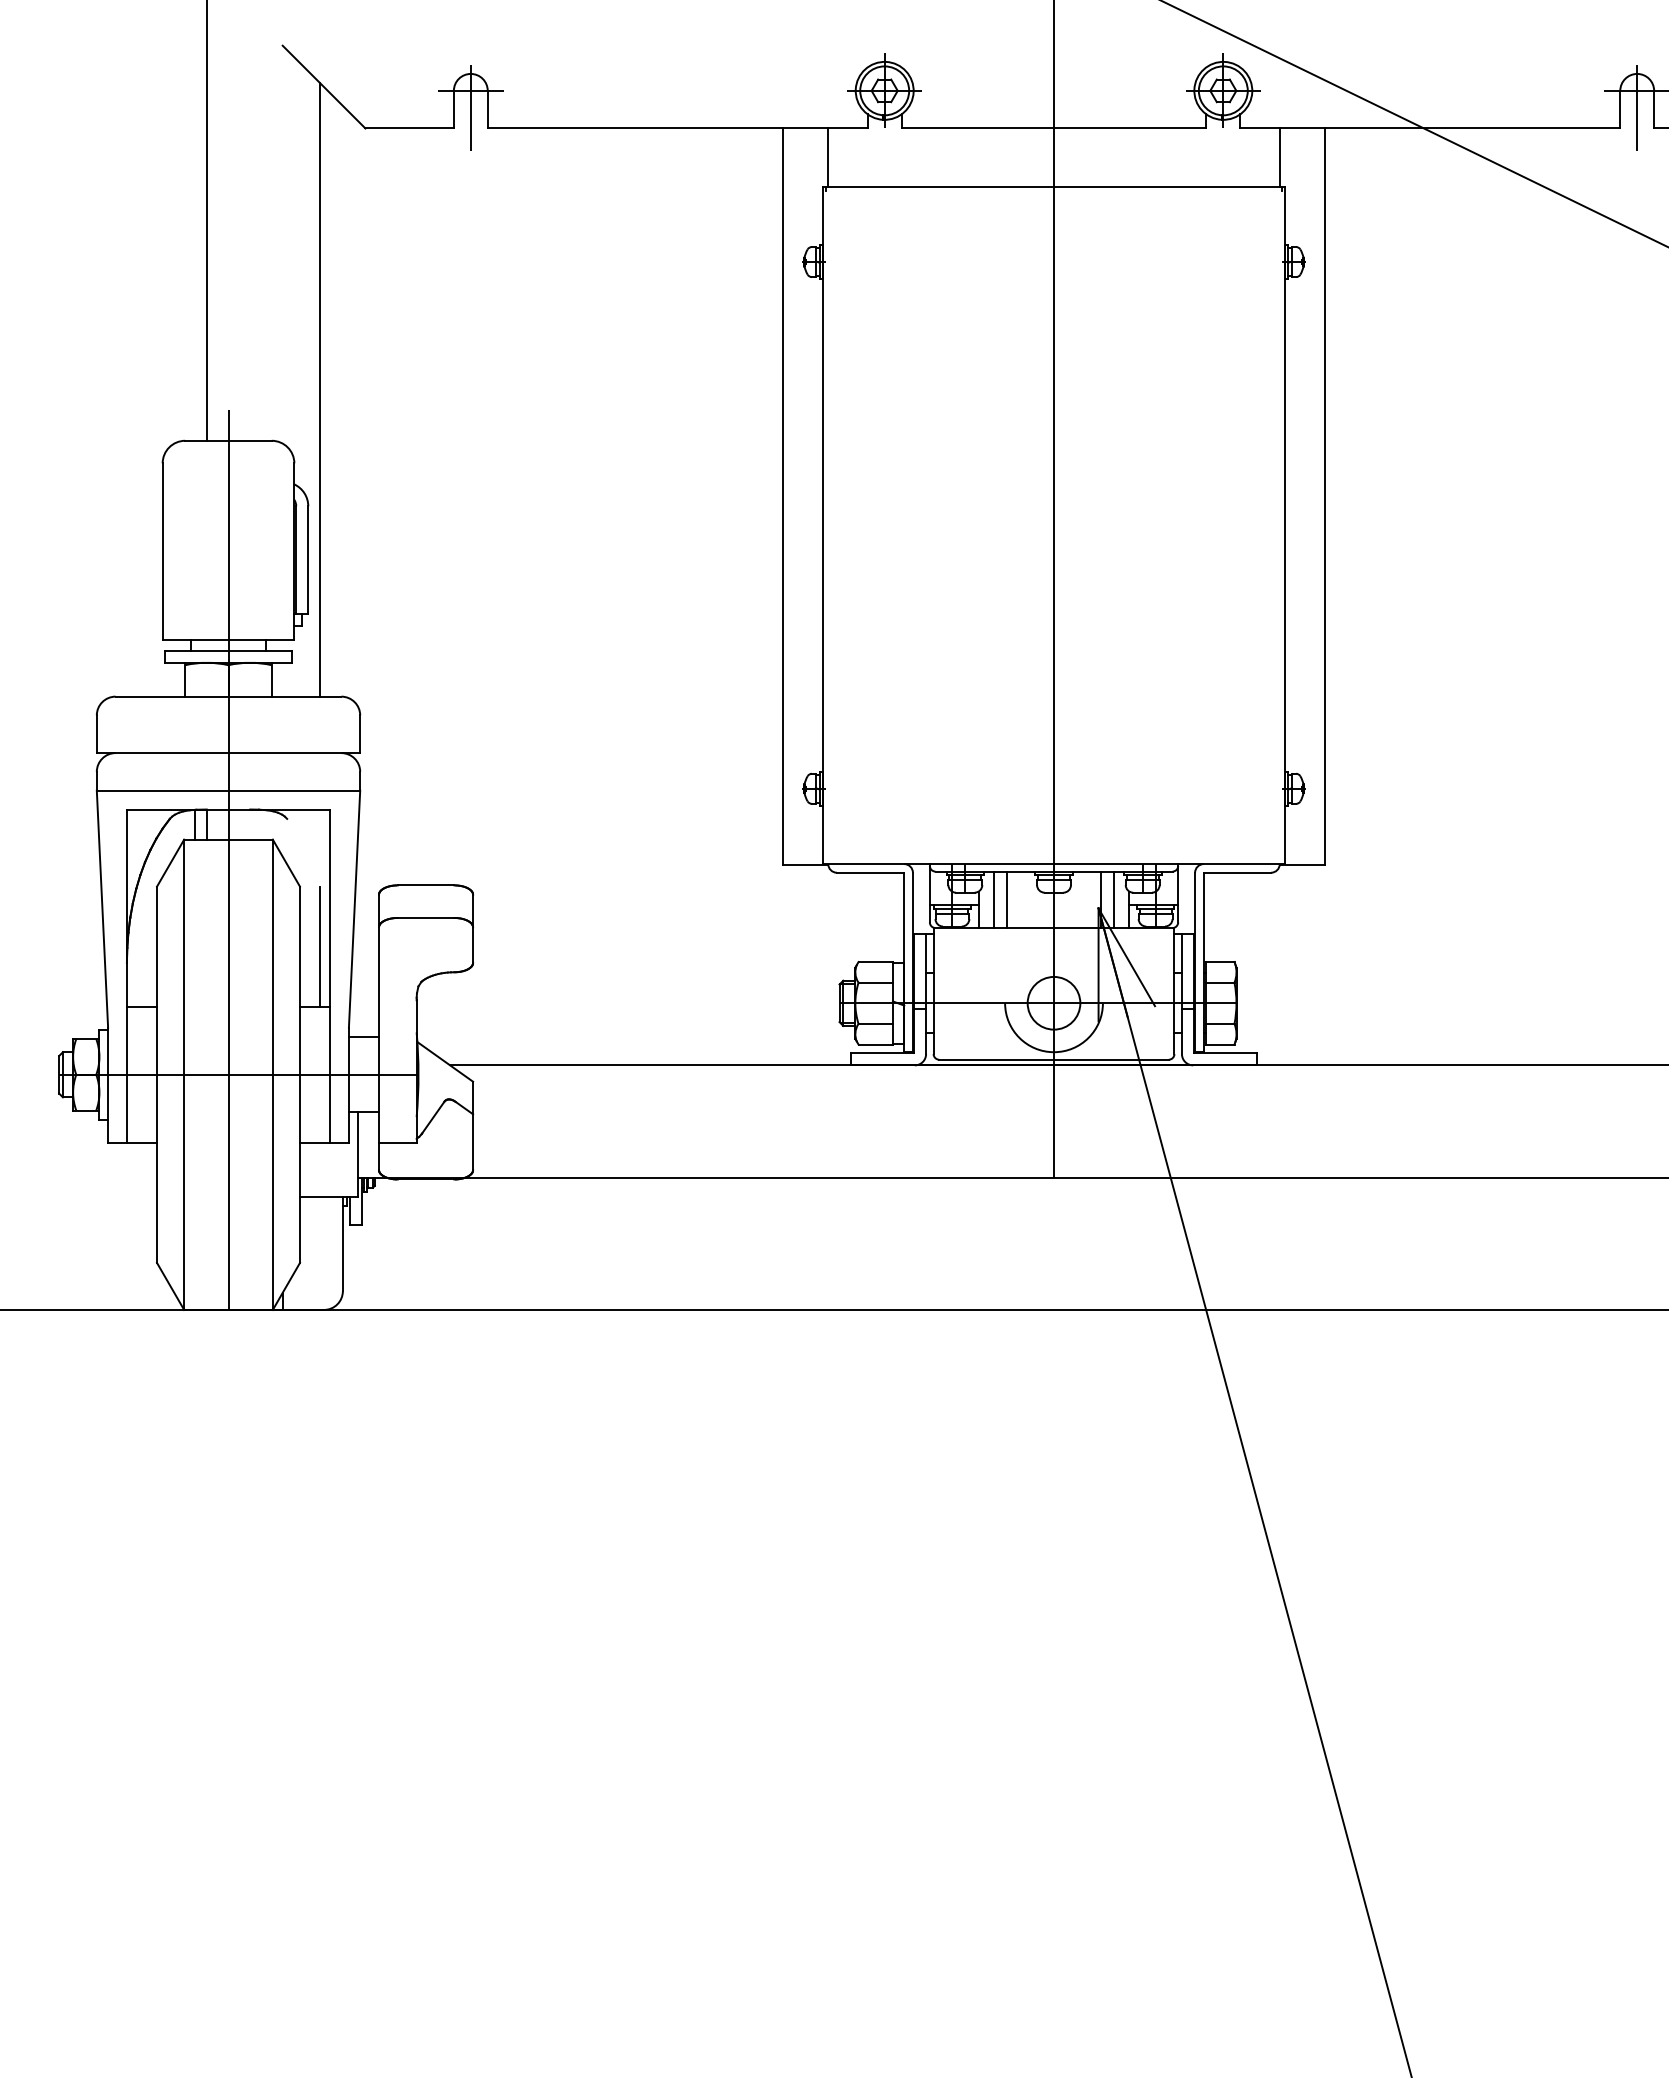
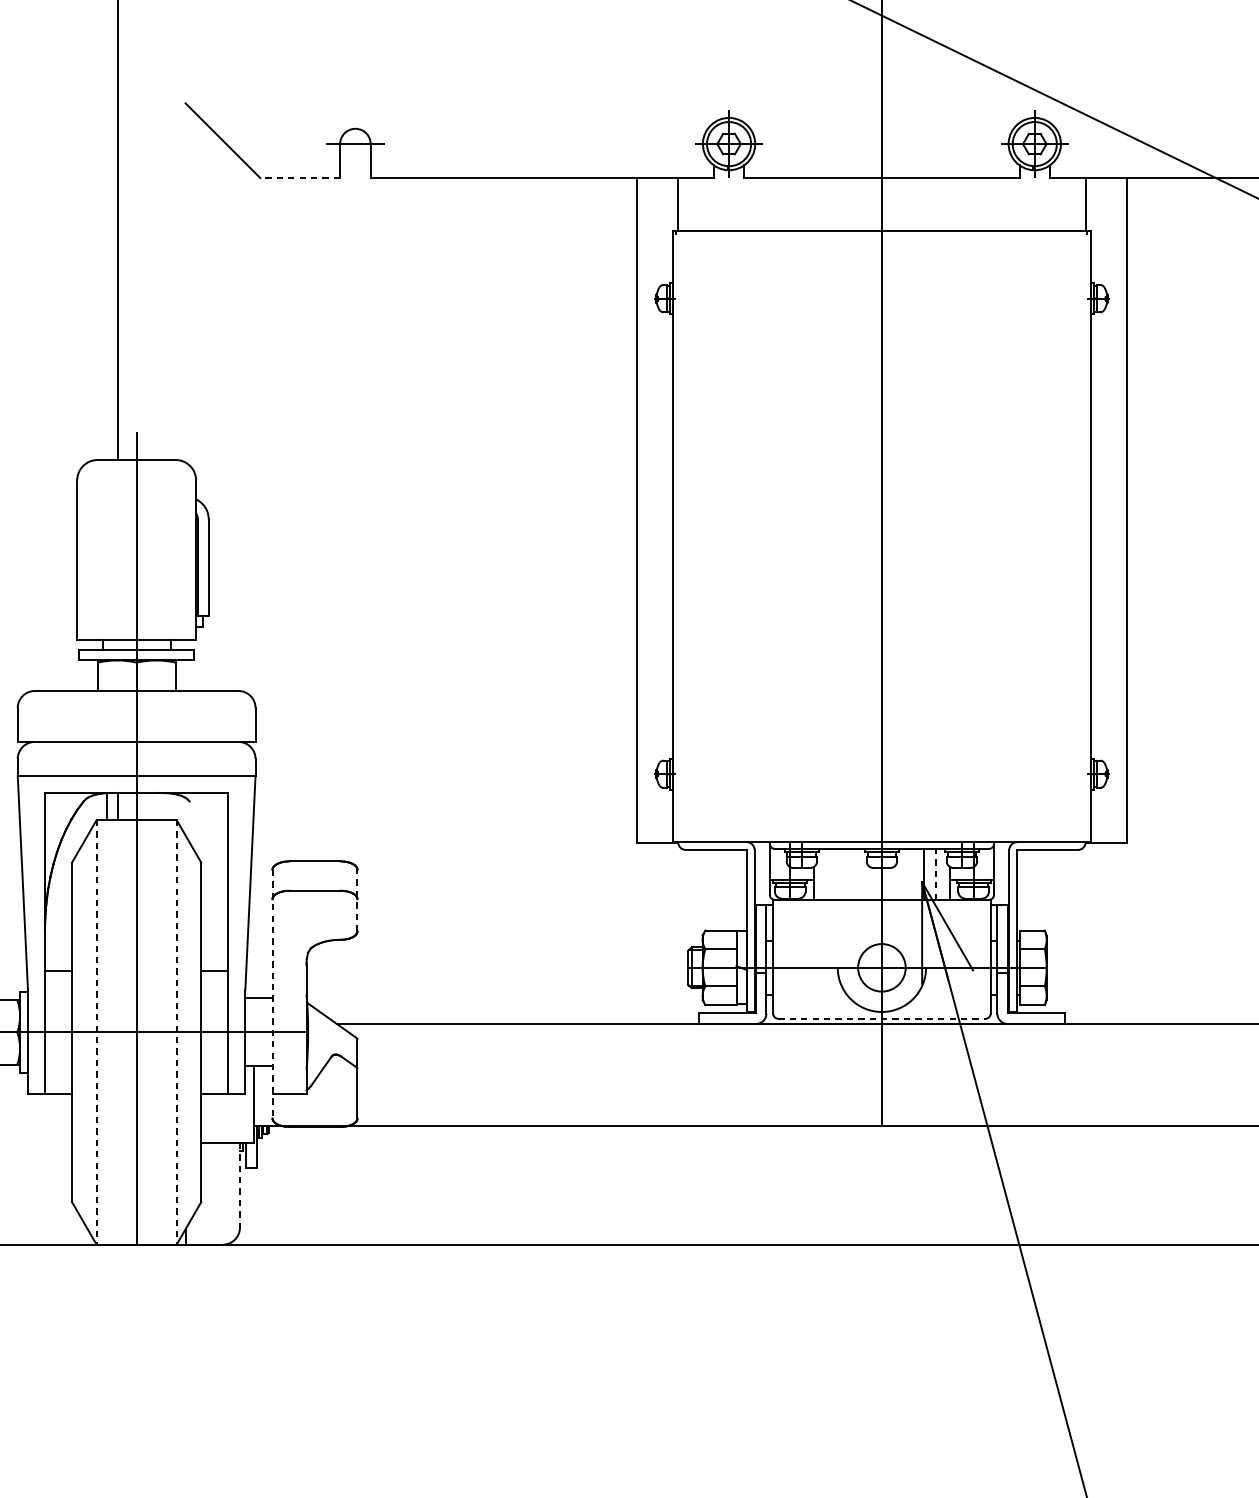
line: (470, 108) -> (355, 160), removed
line: (409, 128) -> (300, 178), solid -> dashed
line: (320, 389) -> (219, 413), removed
line: (993, 899) -> (827, 874), removed
line: (1006, 899) -> (839, 874), removed
line: (1114, 899) -> (936, 874), solid -> dashed
line: (473, 928) -> (357, 900), solid -> dashed
line: (320, 947) -> (219, 917), removed
line: (379, 1032) -> (272, 994), solid -> dashed
line: (1054, 1059) -> (882, 1018), solid -> dashed
line: (184, 1075) -> (96, 1033), solid -> dashed
line: (272, 1075) -> (176, 1033), solid -> dashed
line: (342, 1244) -> (239, 1185), solid -> dashed

